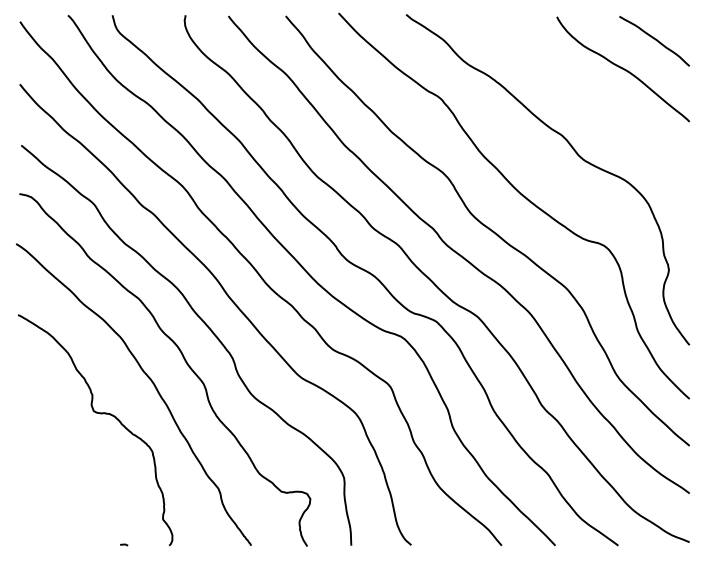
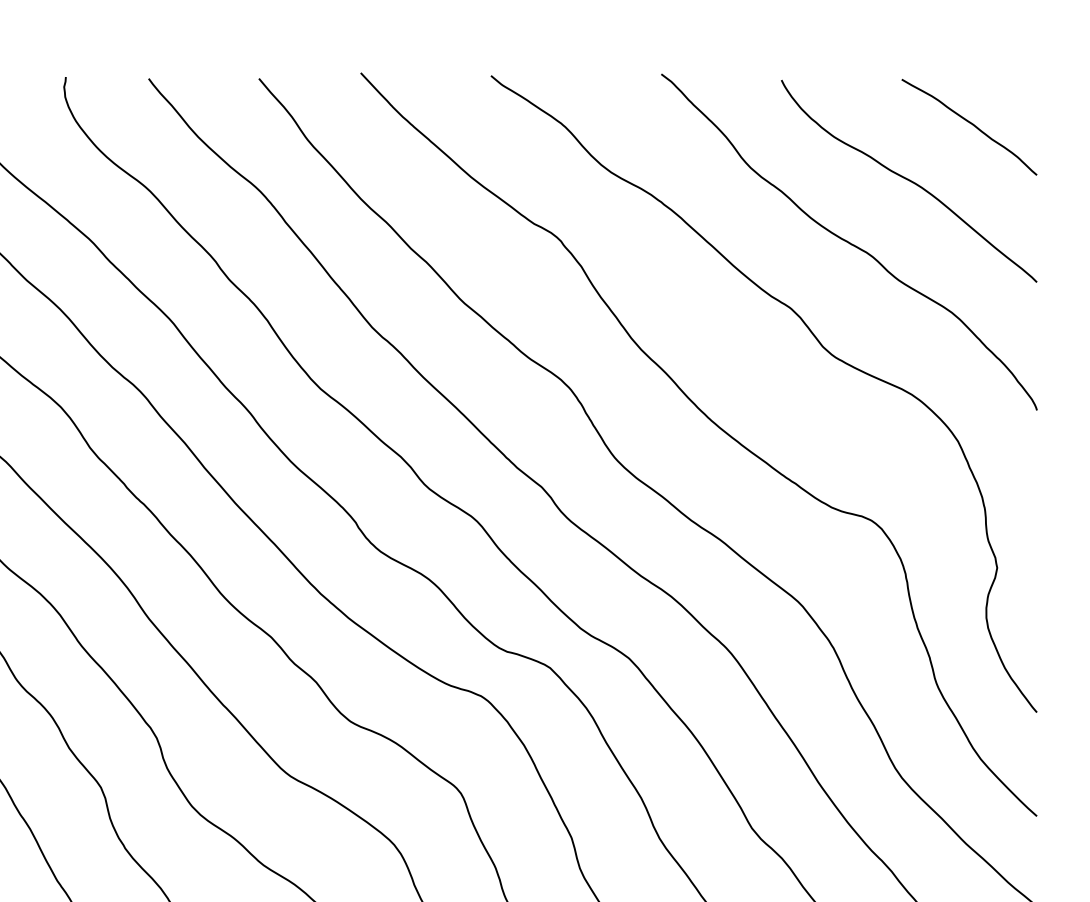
curve: (592, 100) -> (849, 241), added

